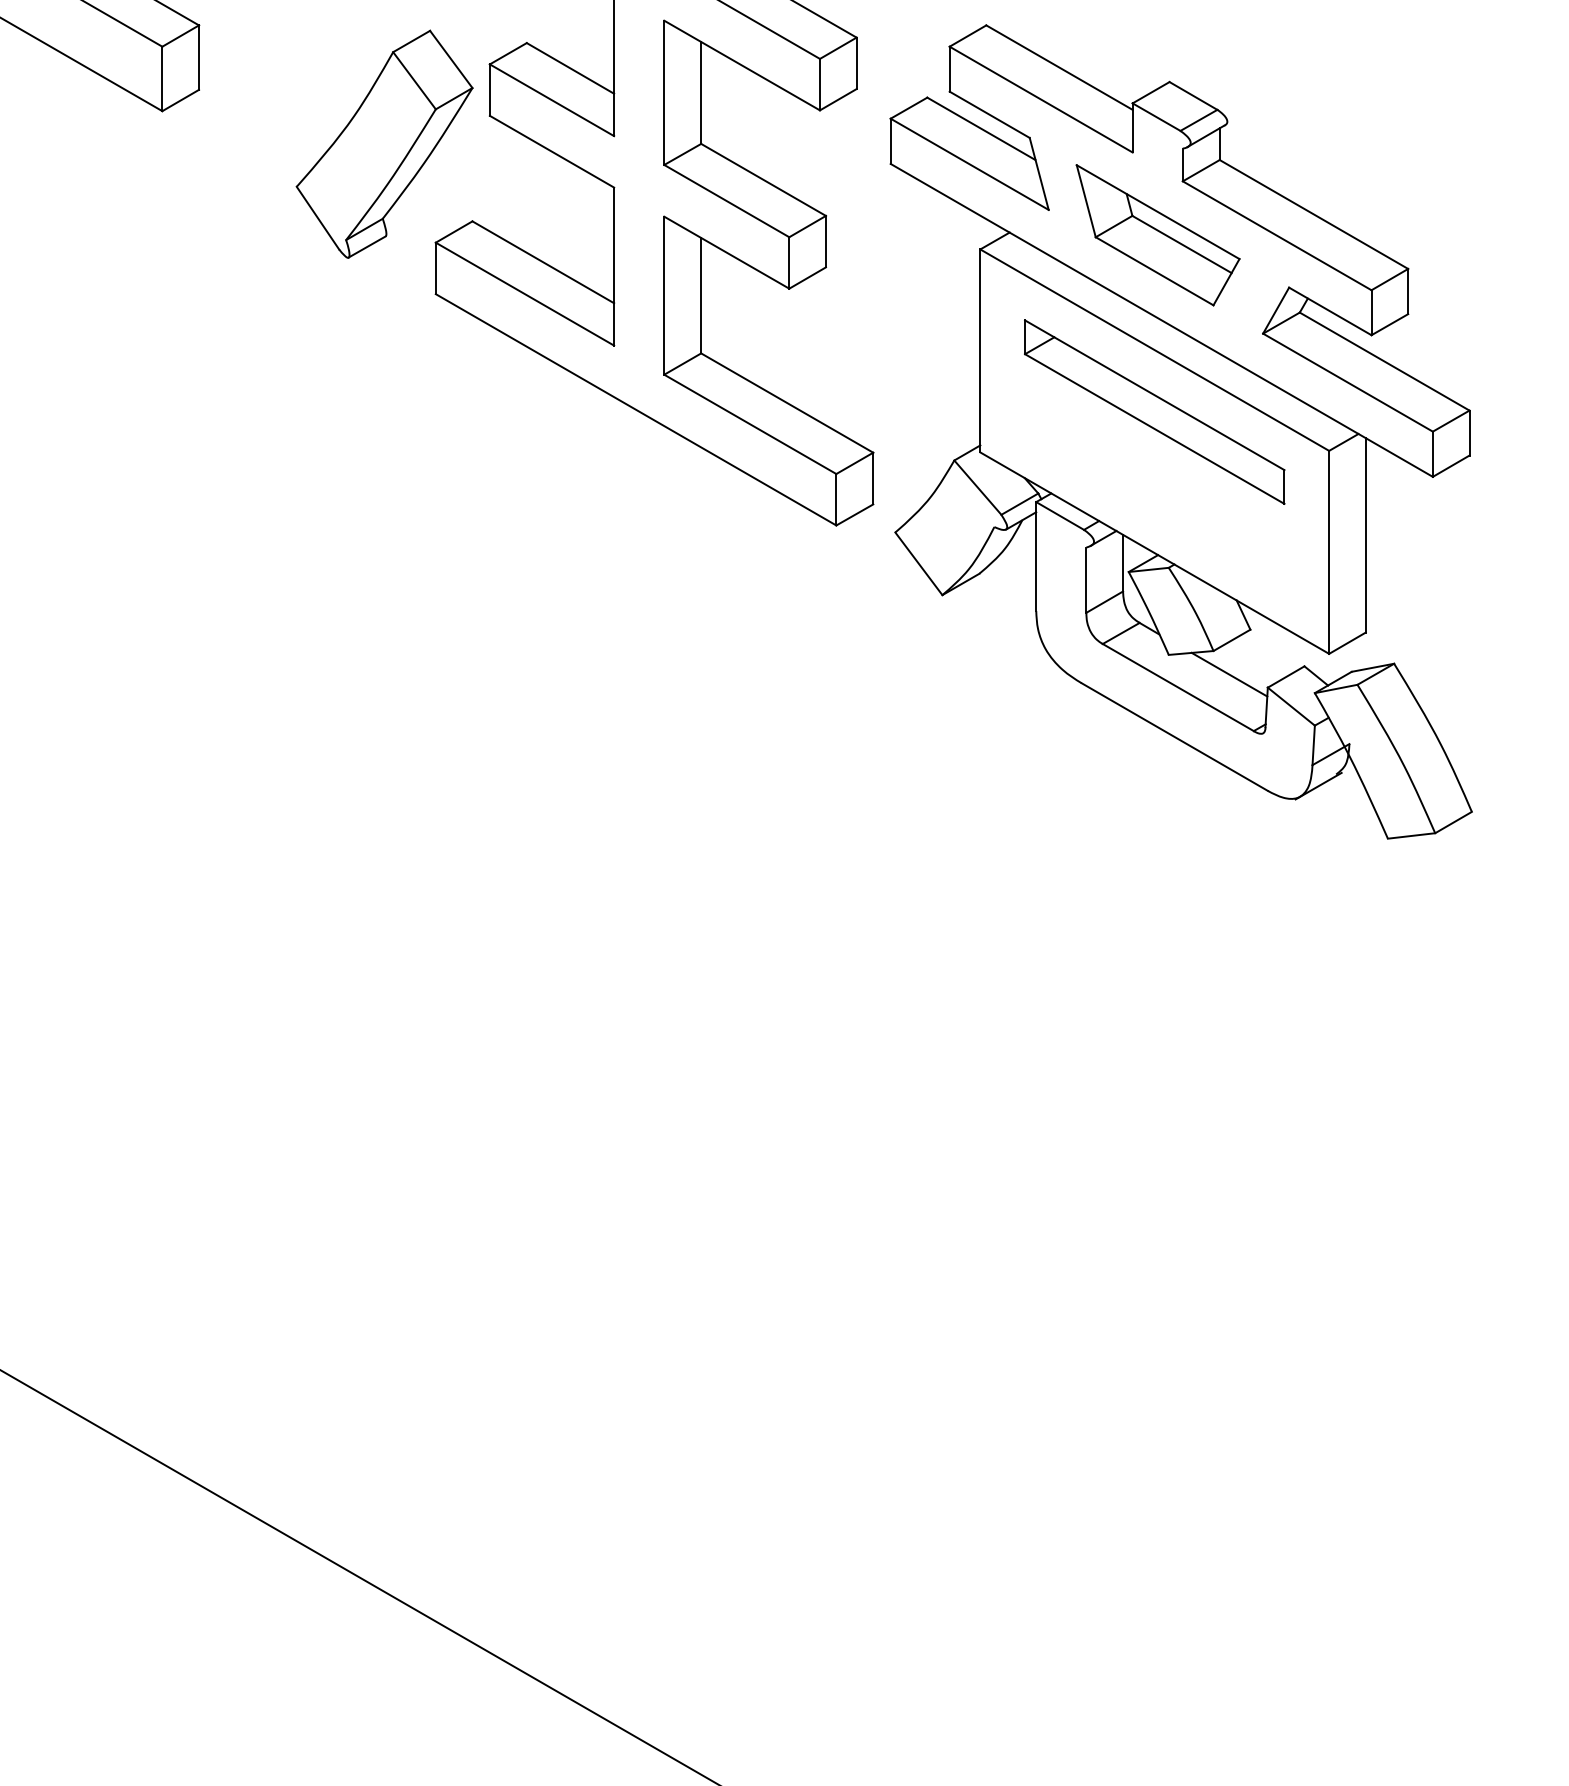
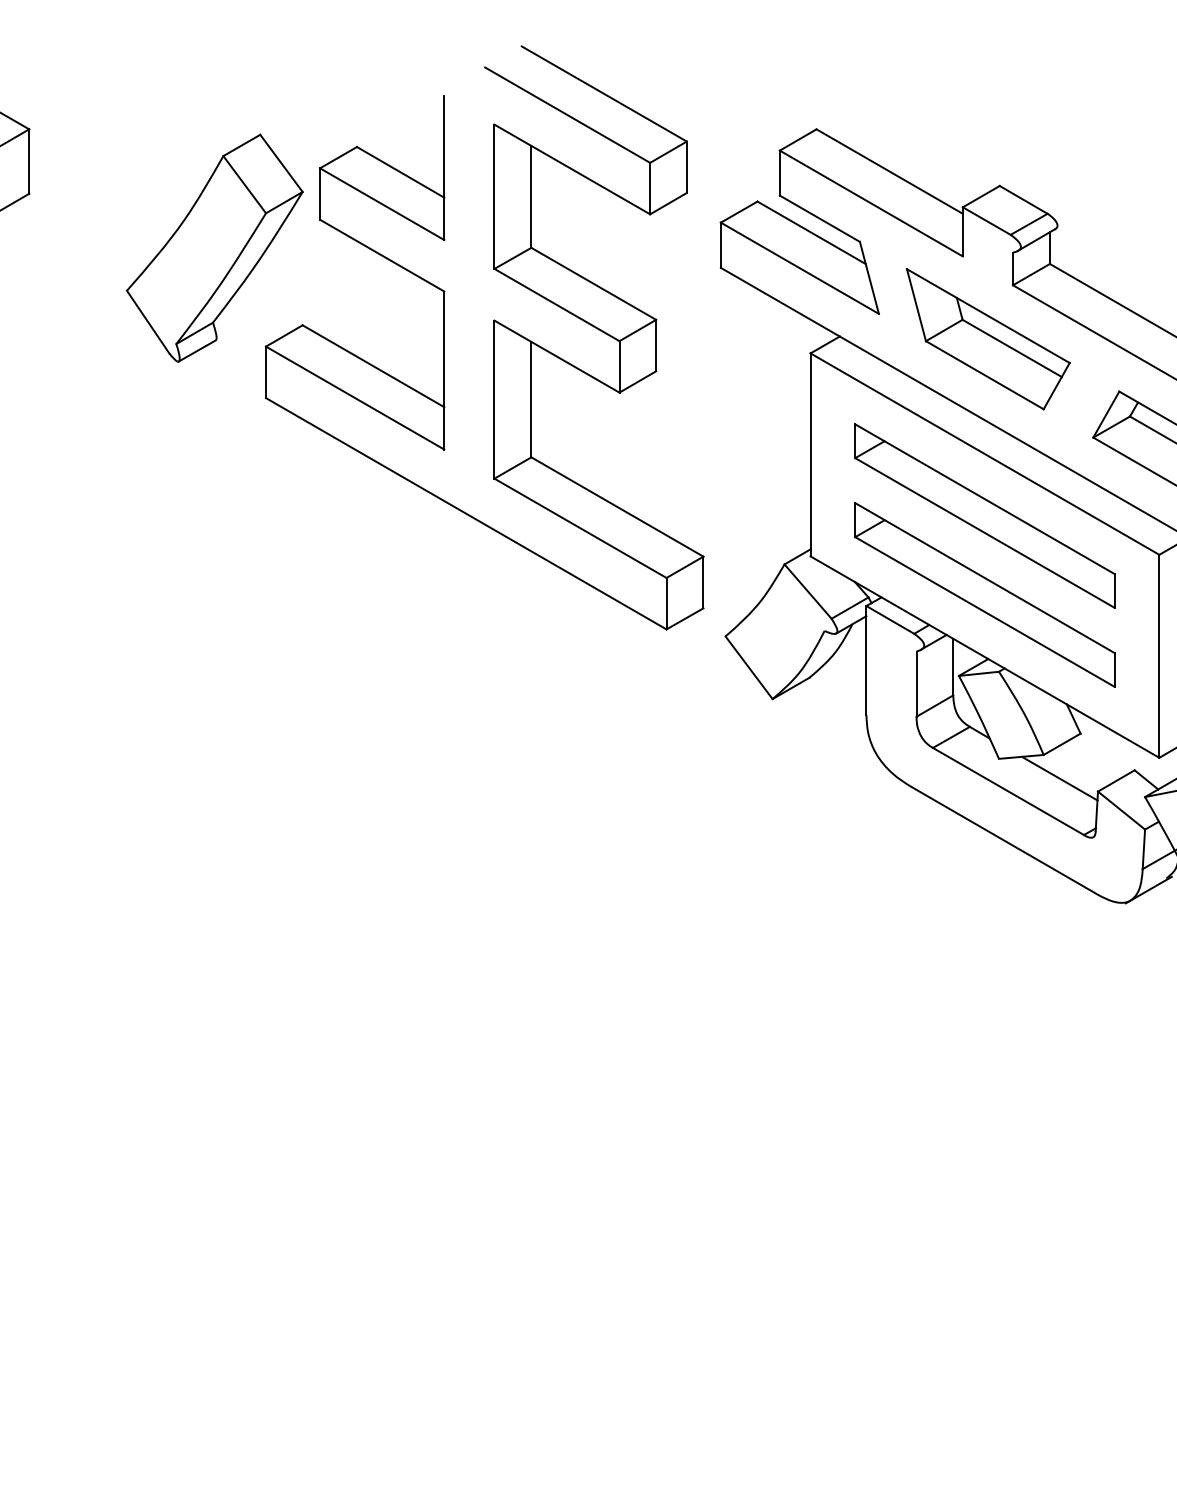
part: (1154, 490) -> (984, 594), added

